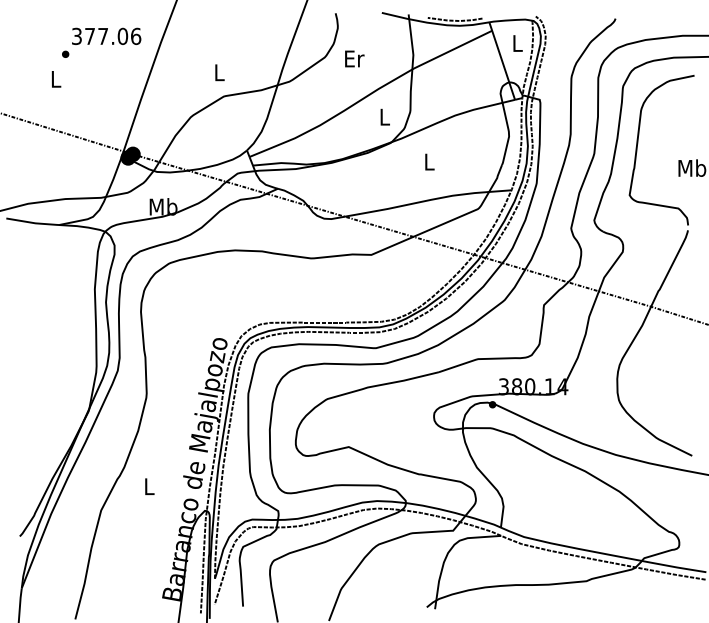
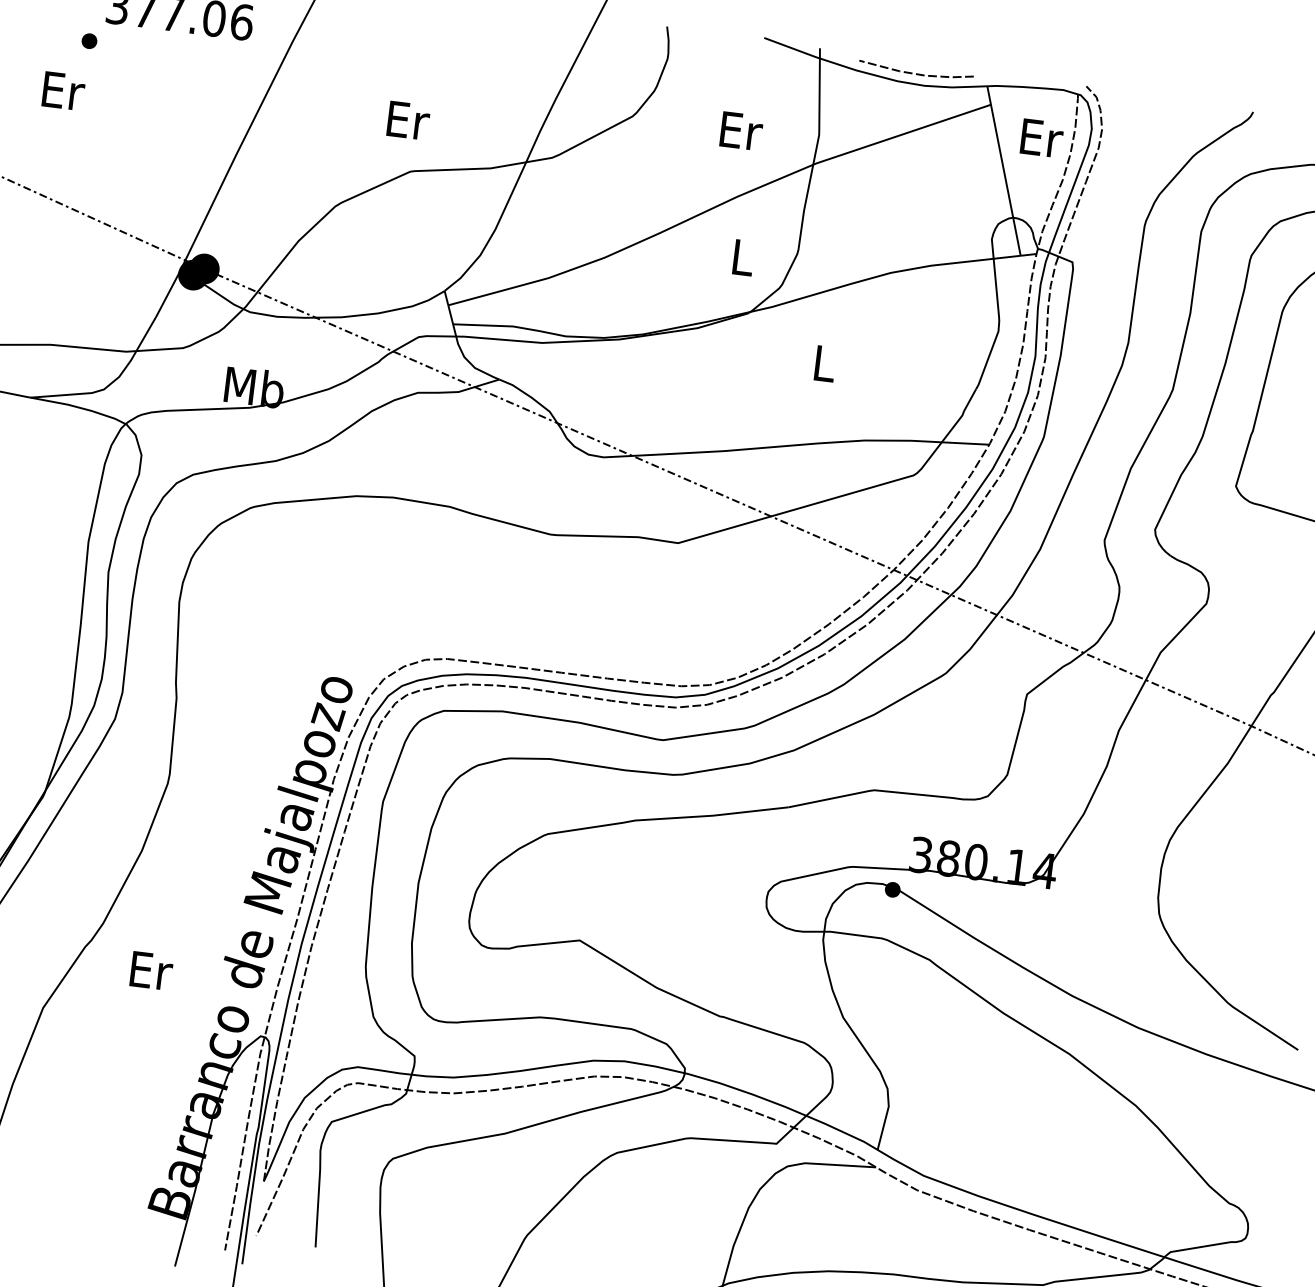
text: (517, 43) -> (1040, 138), L -> Er
text: (354, 58) -> (741, 130), moved
text: (219, 72) -> (407, 120), L -> Er
text: (56, 79) -> (63, 91), L -> Er
text: (149, 486) -> (150, 970), L -> Er

